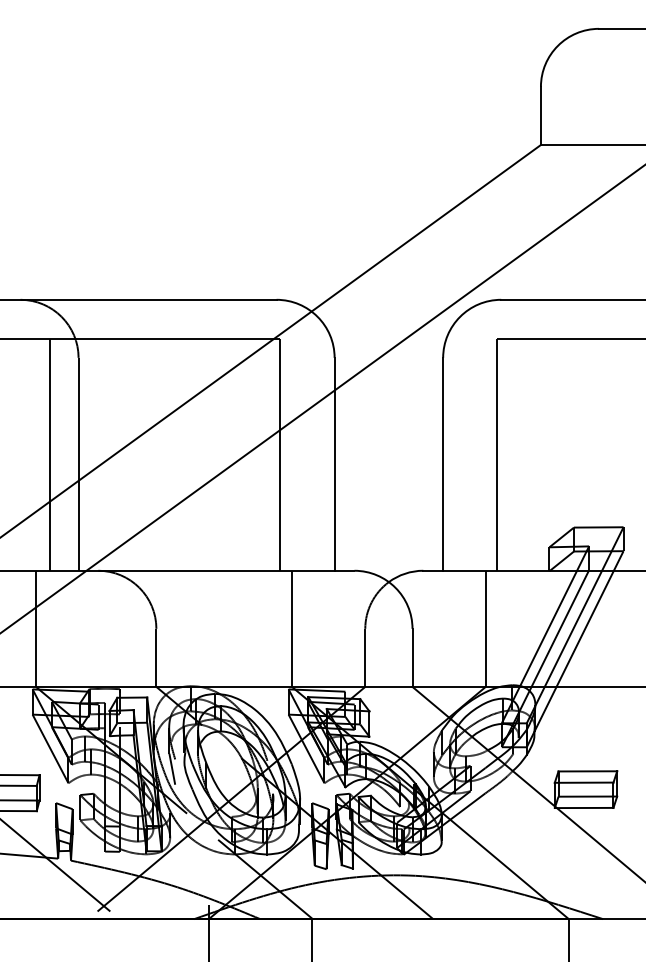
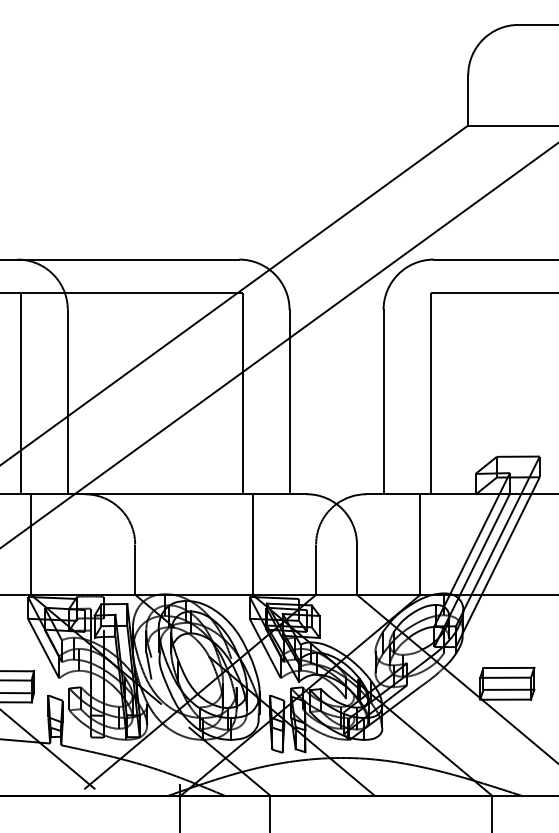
line: (50, 454) -> (20, 393), moved

